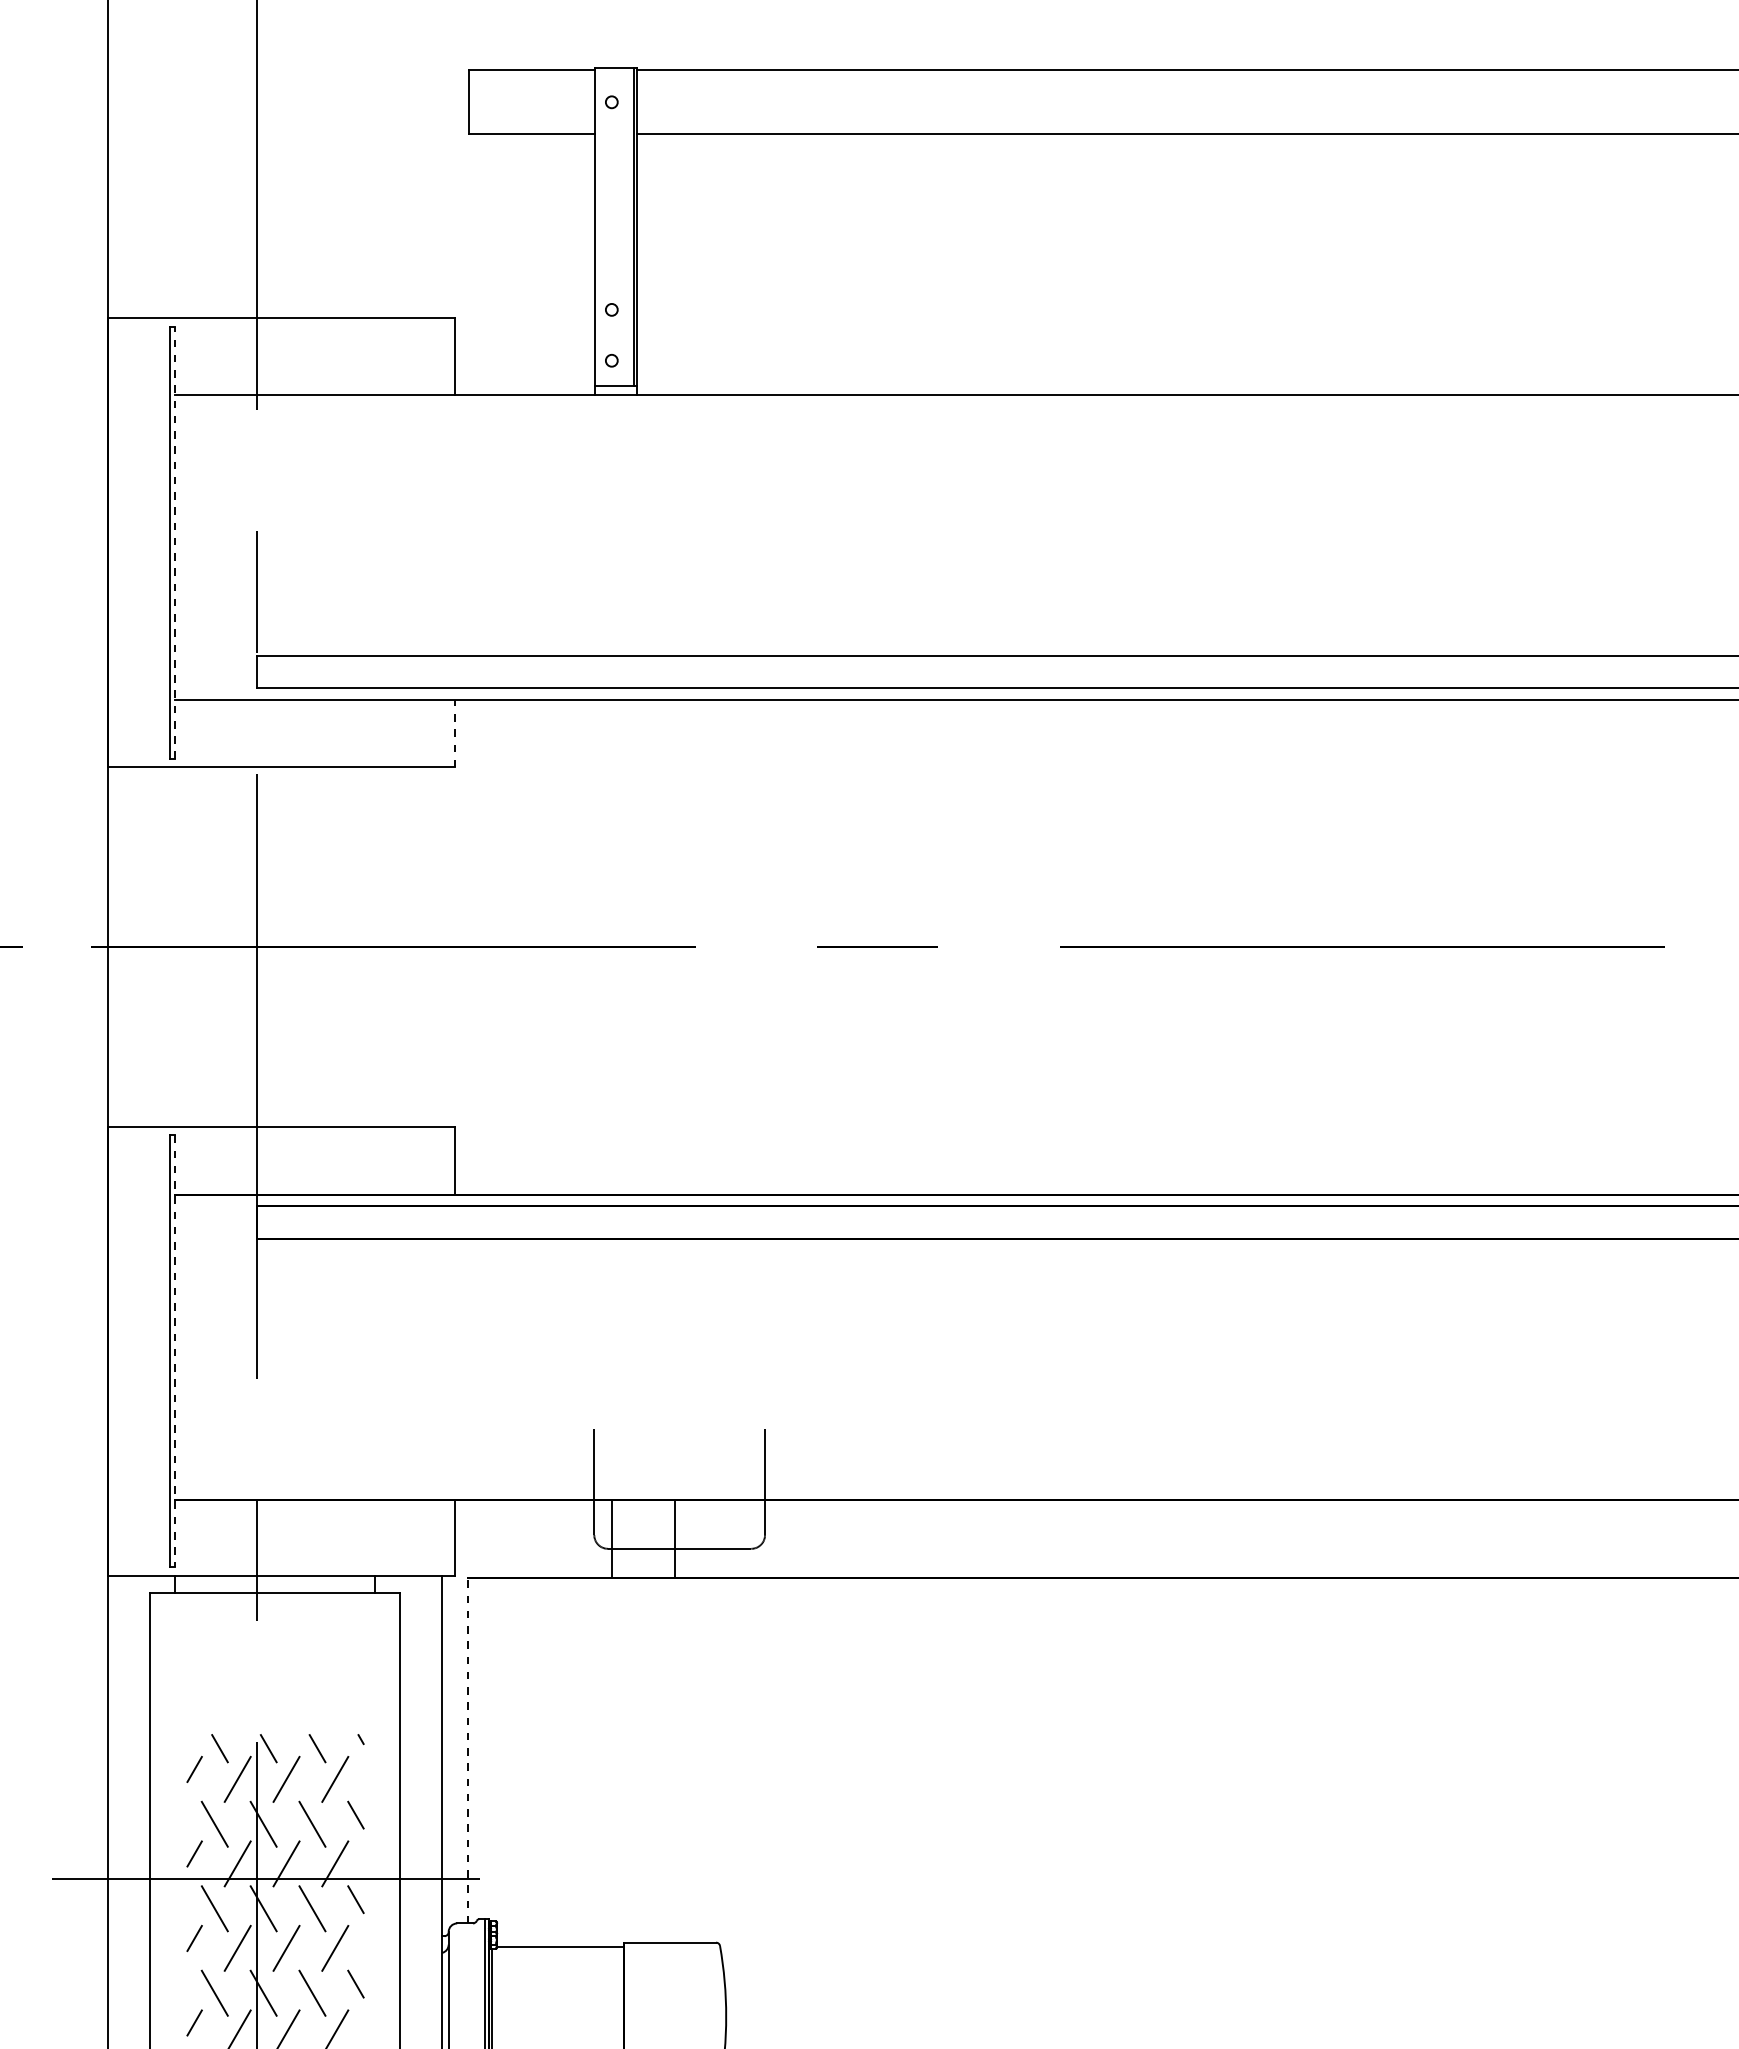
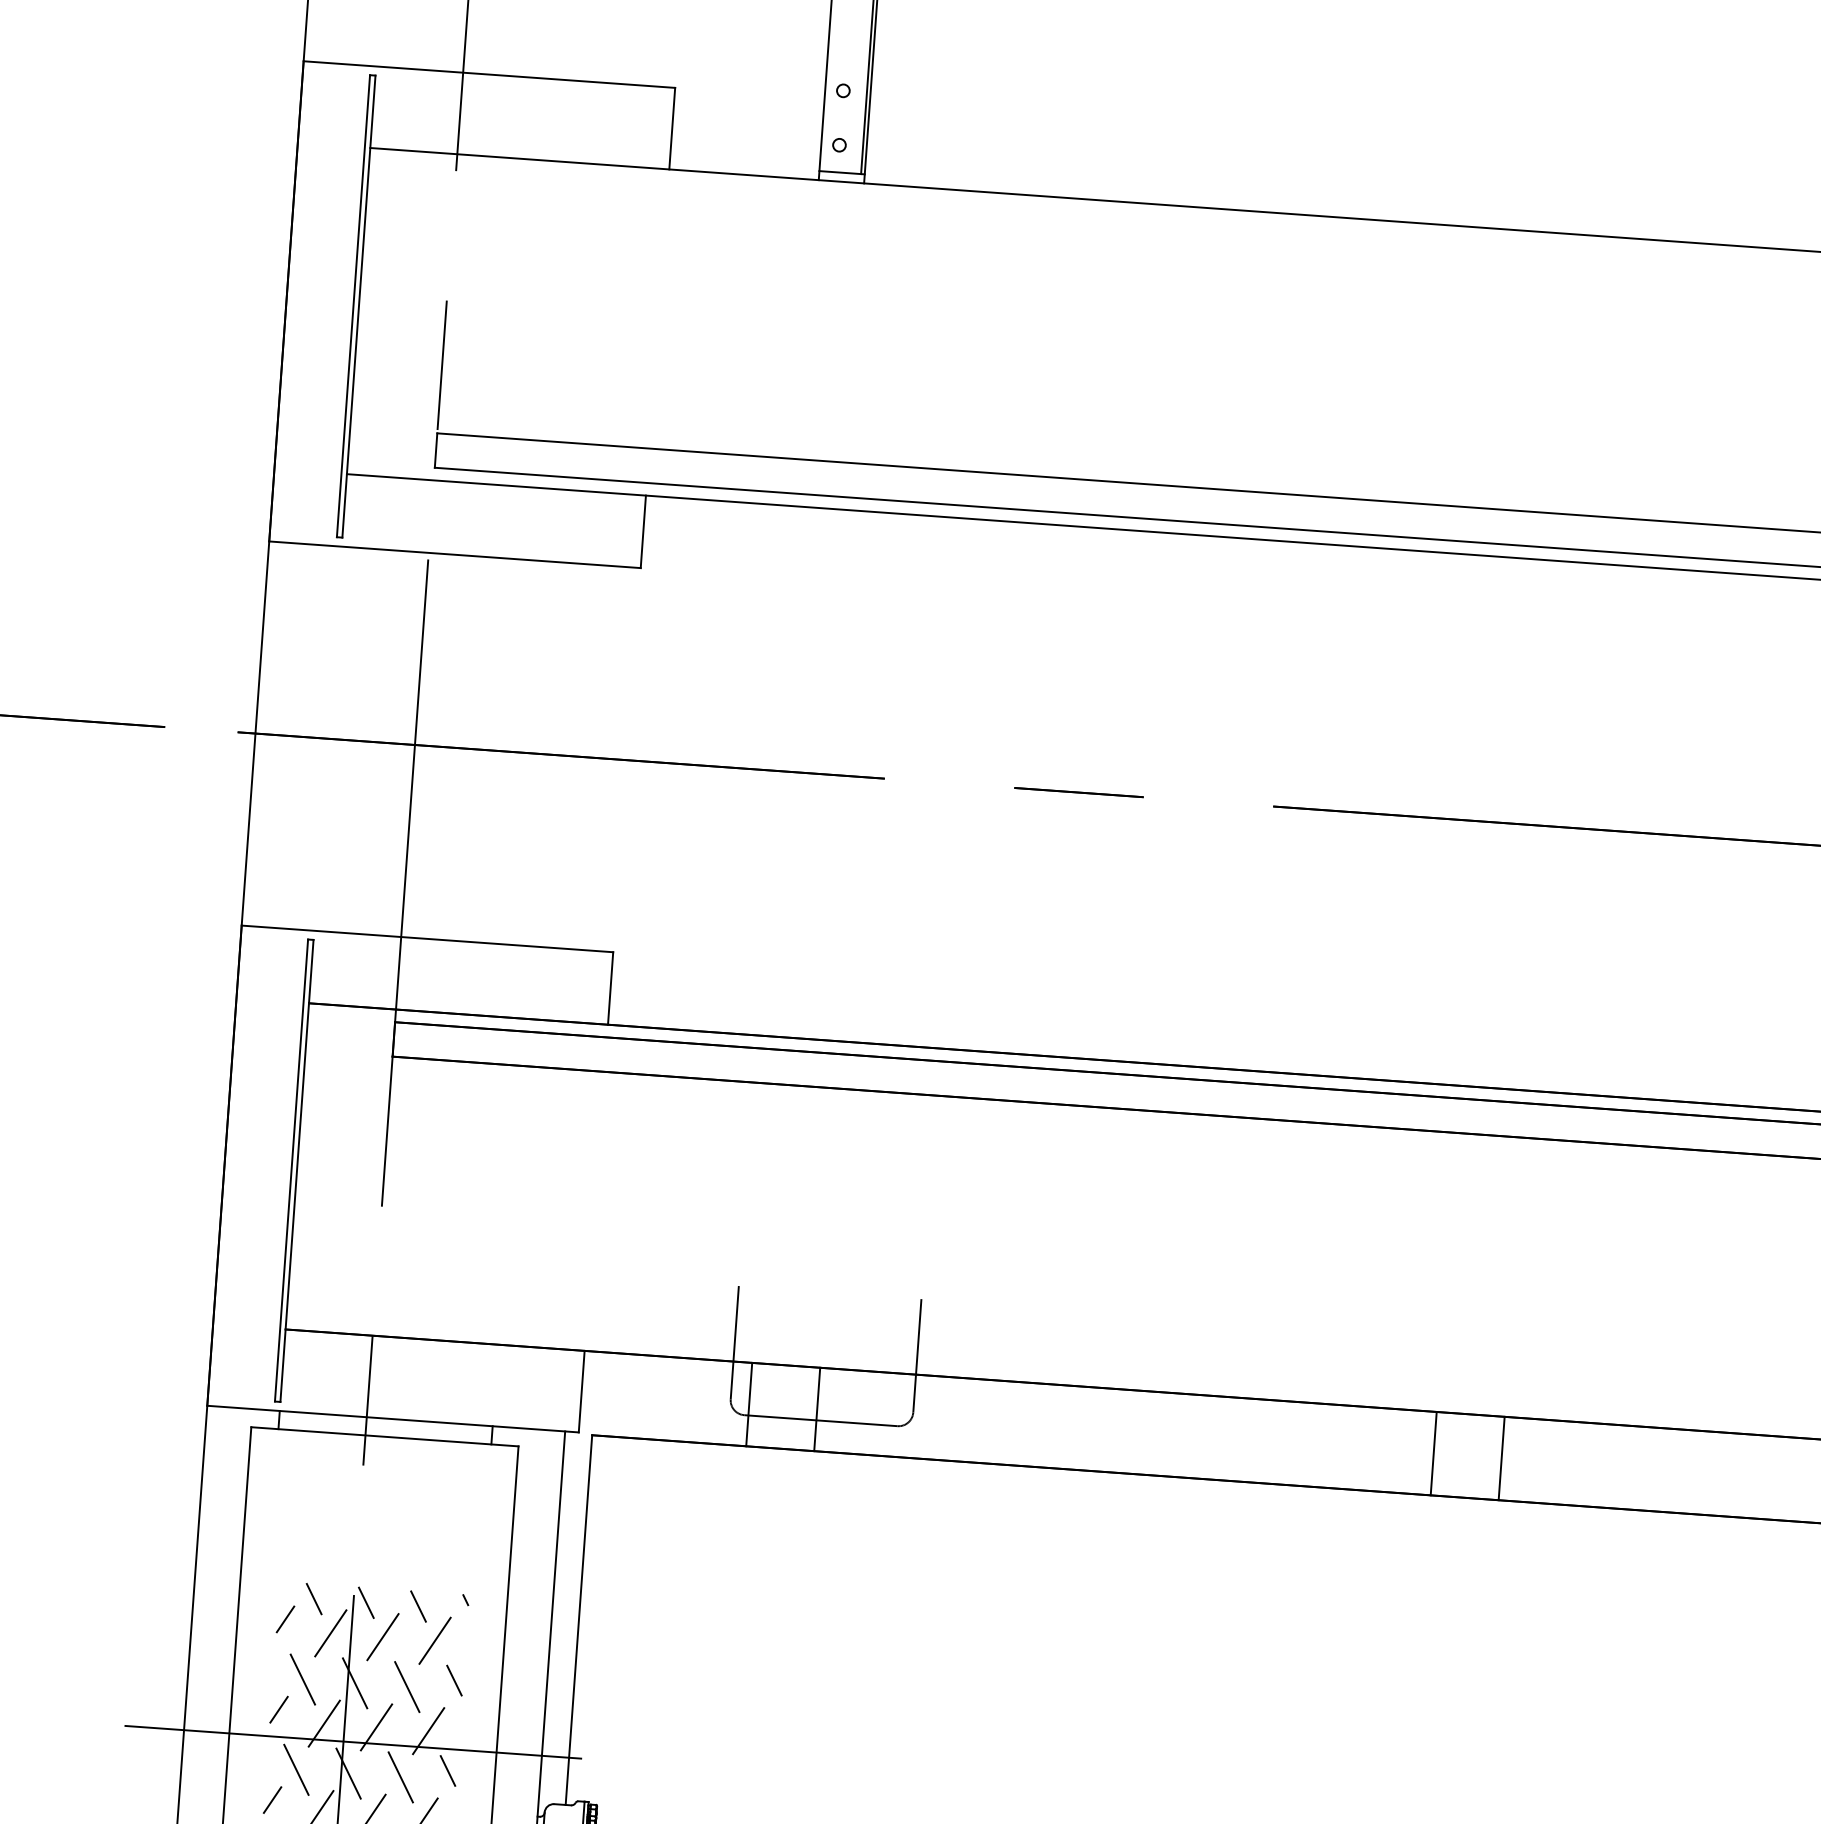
line: (175, 542) -> (359, 306), dashed -> solid
line: (455, 733) -> (643, 531), dashed -> solid
line: (175, 1351) -> (297, 1171), dashed -> solid
line: (1252, 1538) -> (1434, 1453), added
line: (1315, 1538) -> (1501, 1458), added
line: (467, 1750) -> (578, 1620), dashed -> solid

